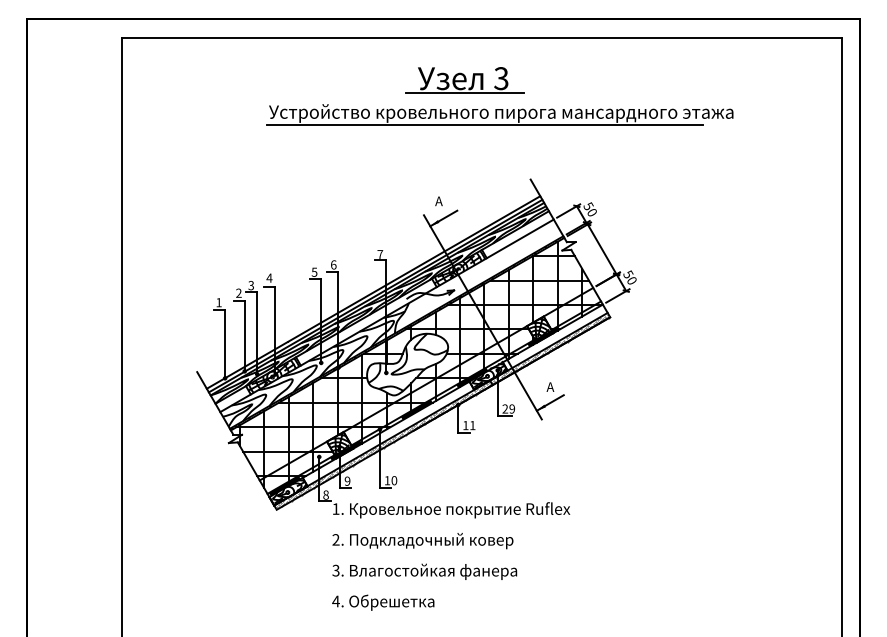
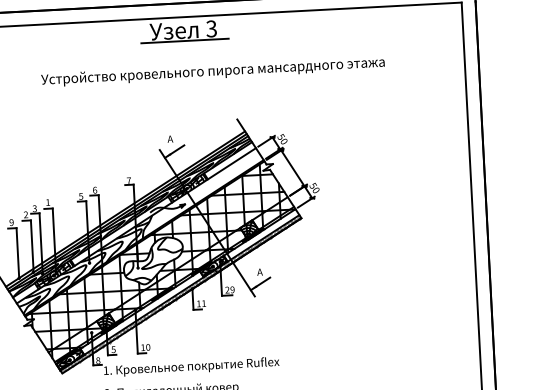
part: (464, 80) -> (184, 31), moved
line: (484, 124) -> (201, 80), removed
text: (269, 277) -> (48, 202), 4 -> 1
text: (218, 302) -> (11, 222), 1 -> 9
text: (347, 480) -> (113, 349), 9 -> 5

